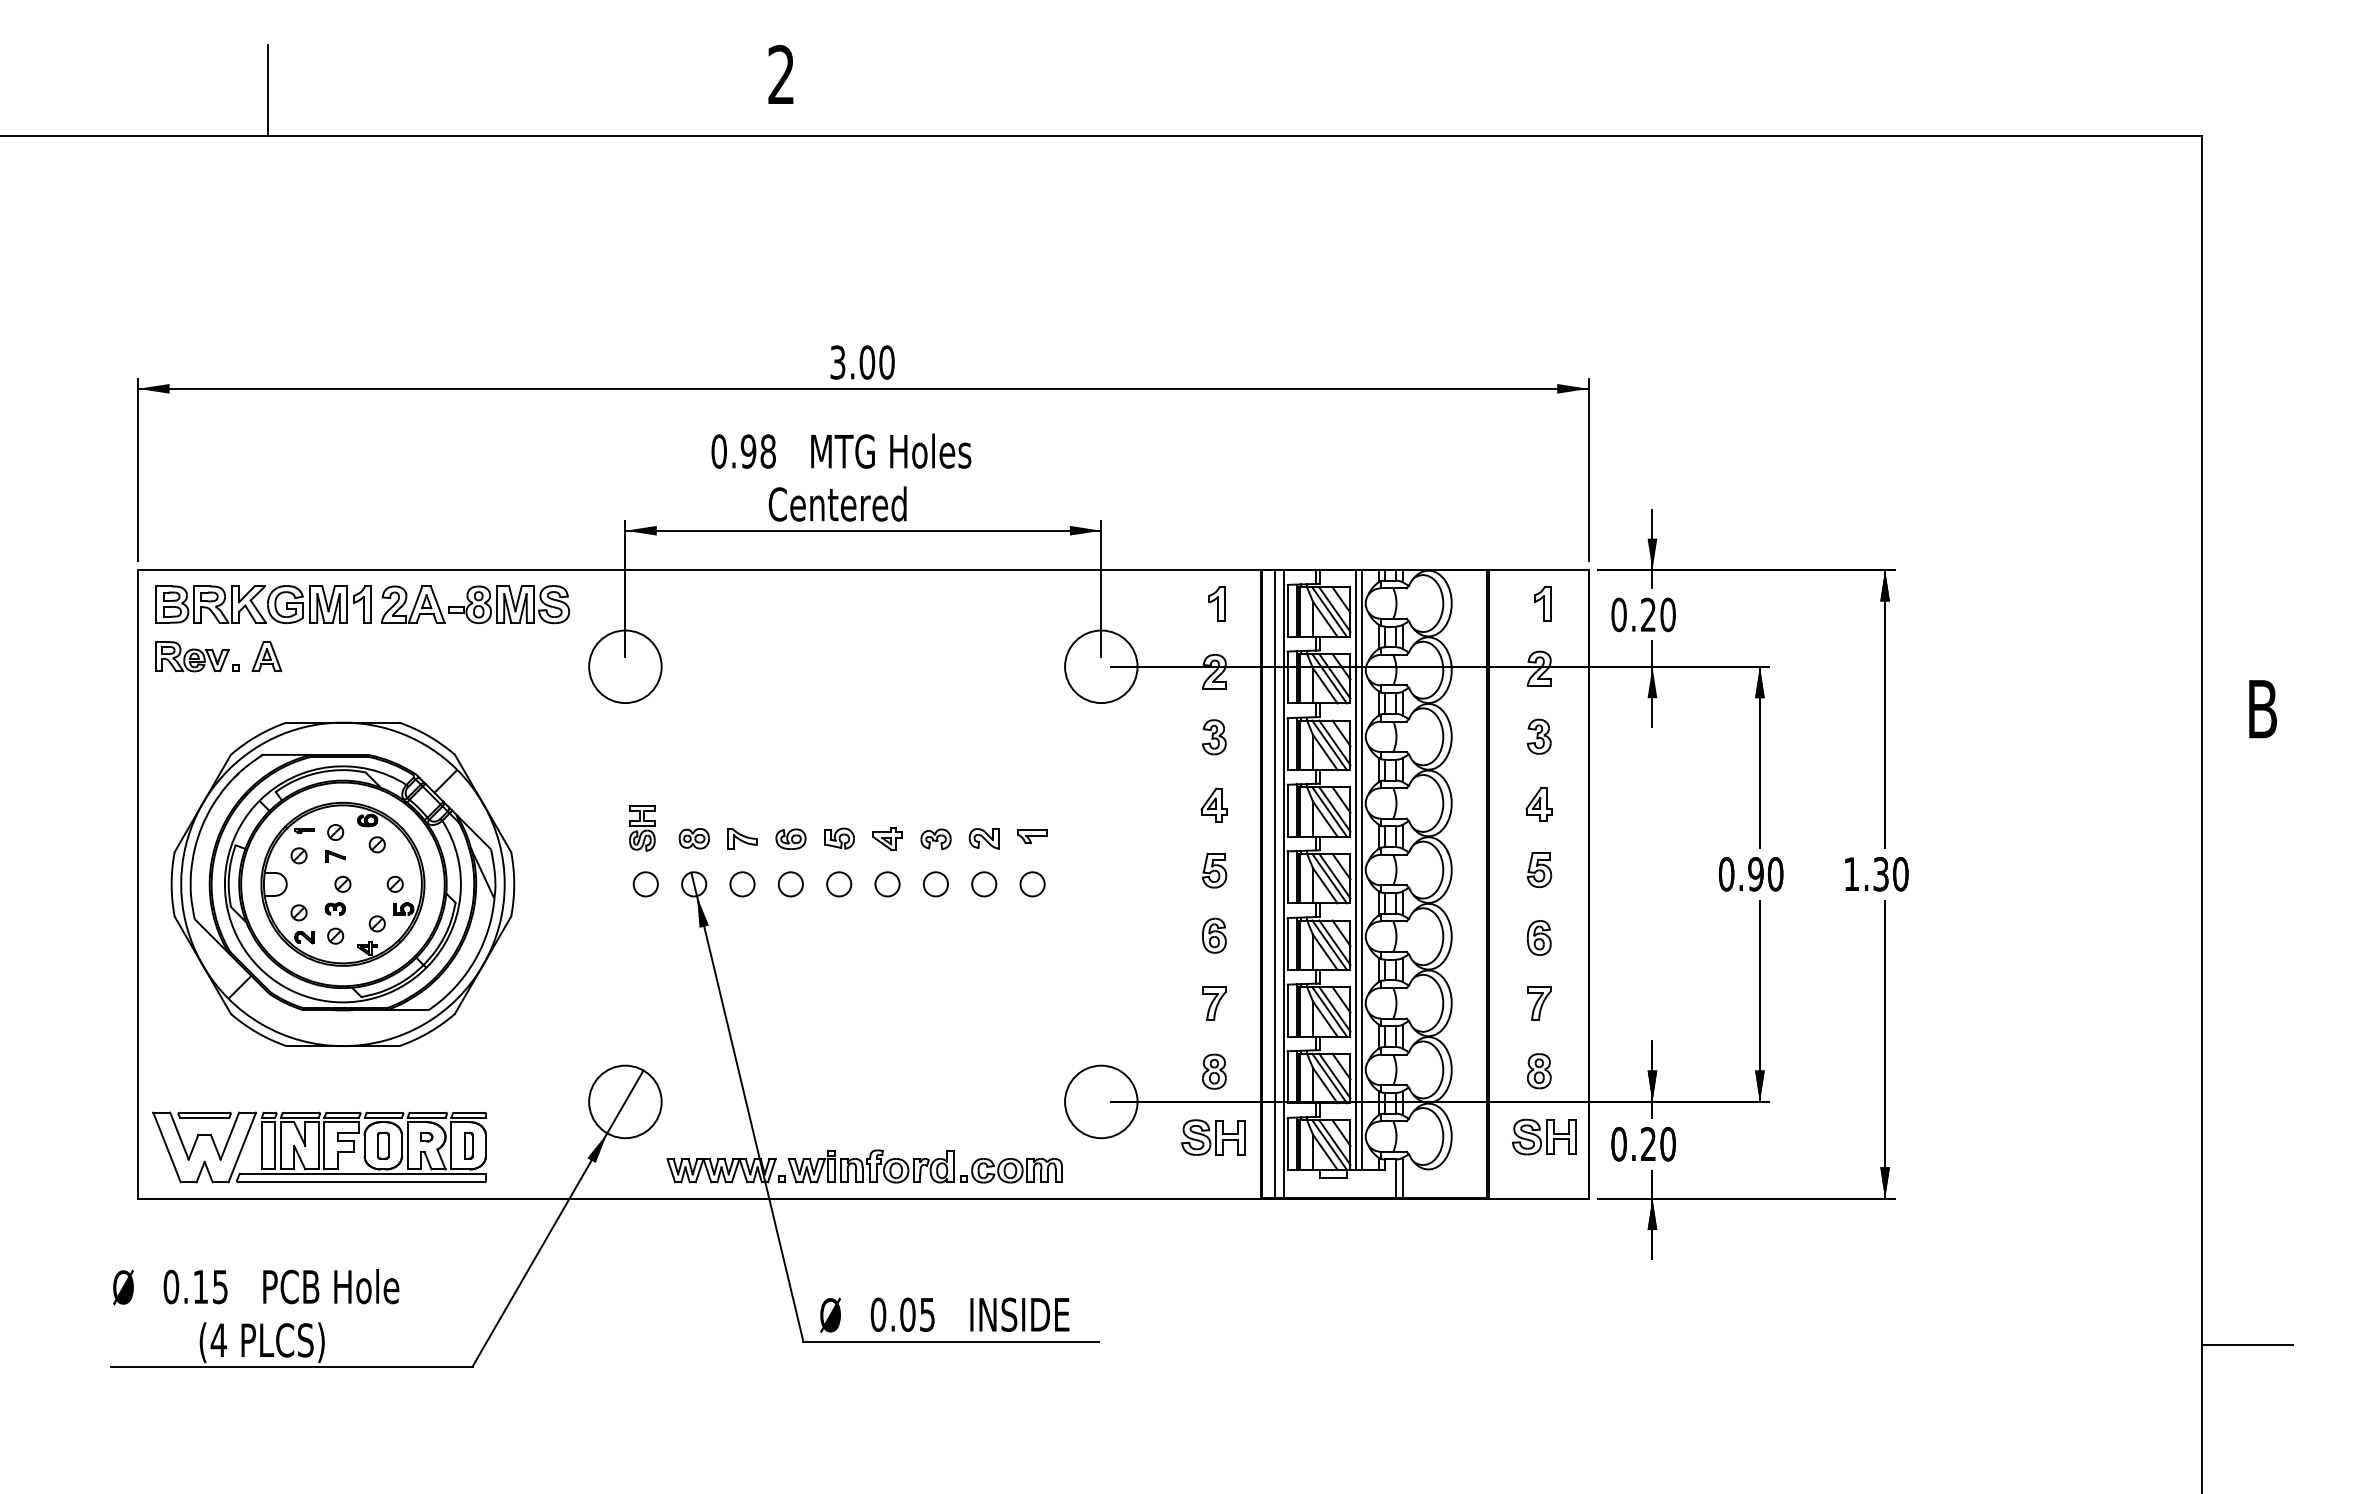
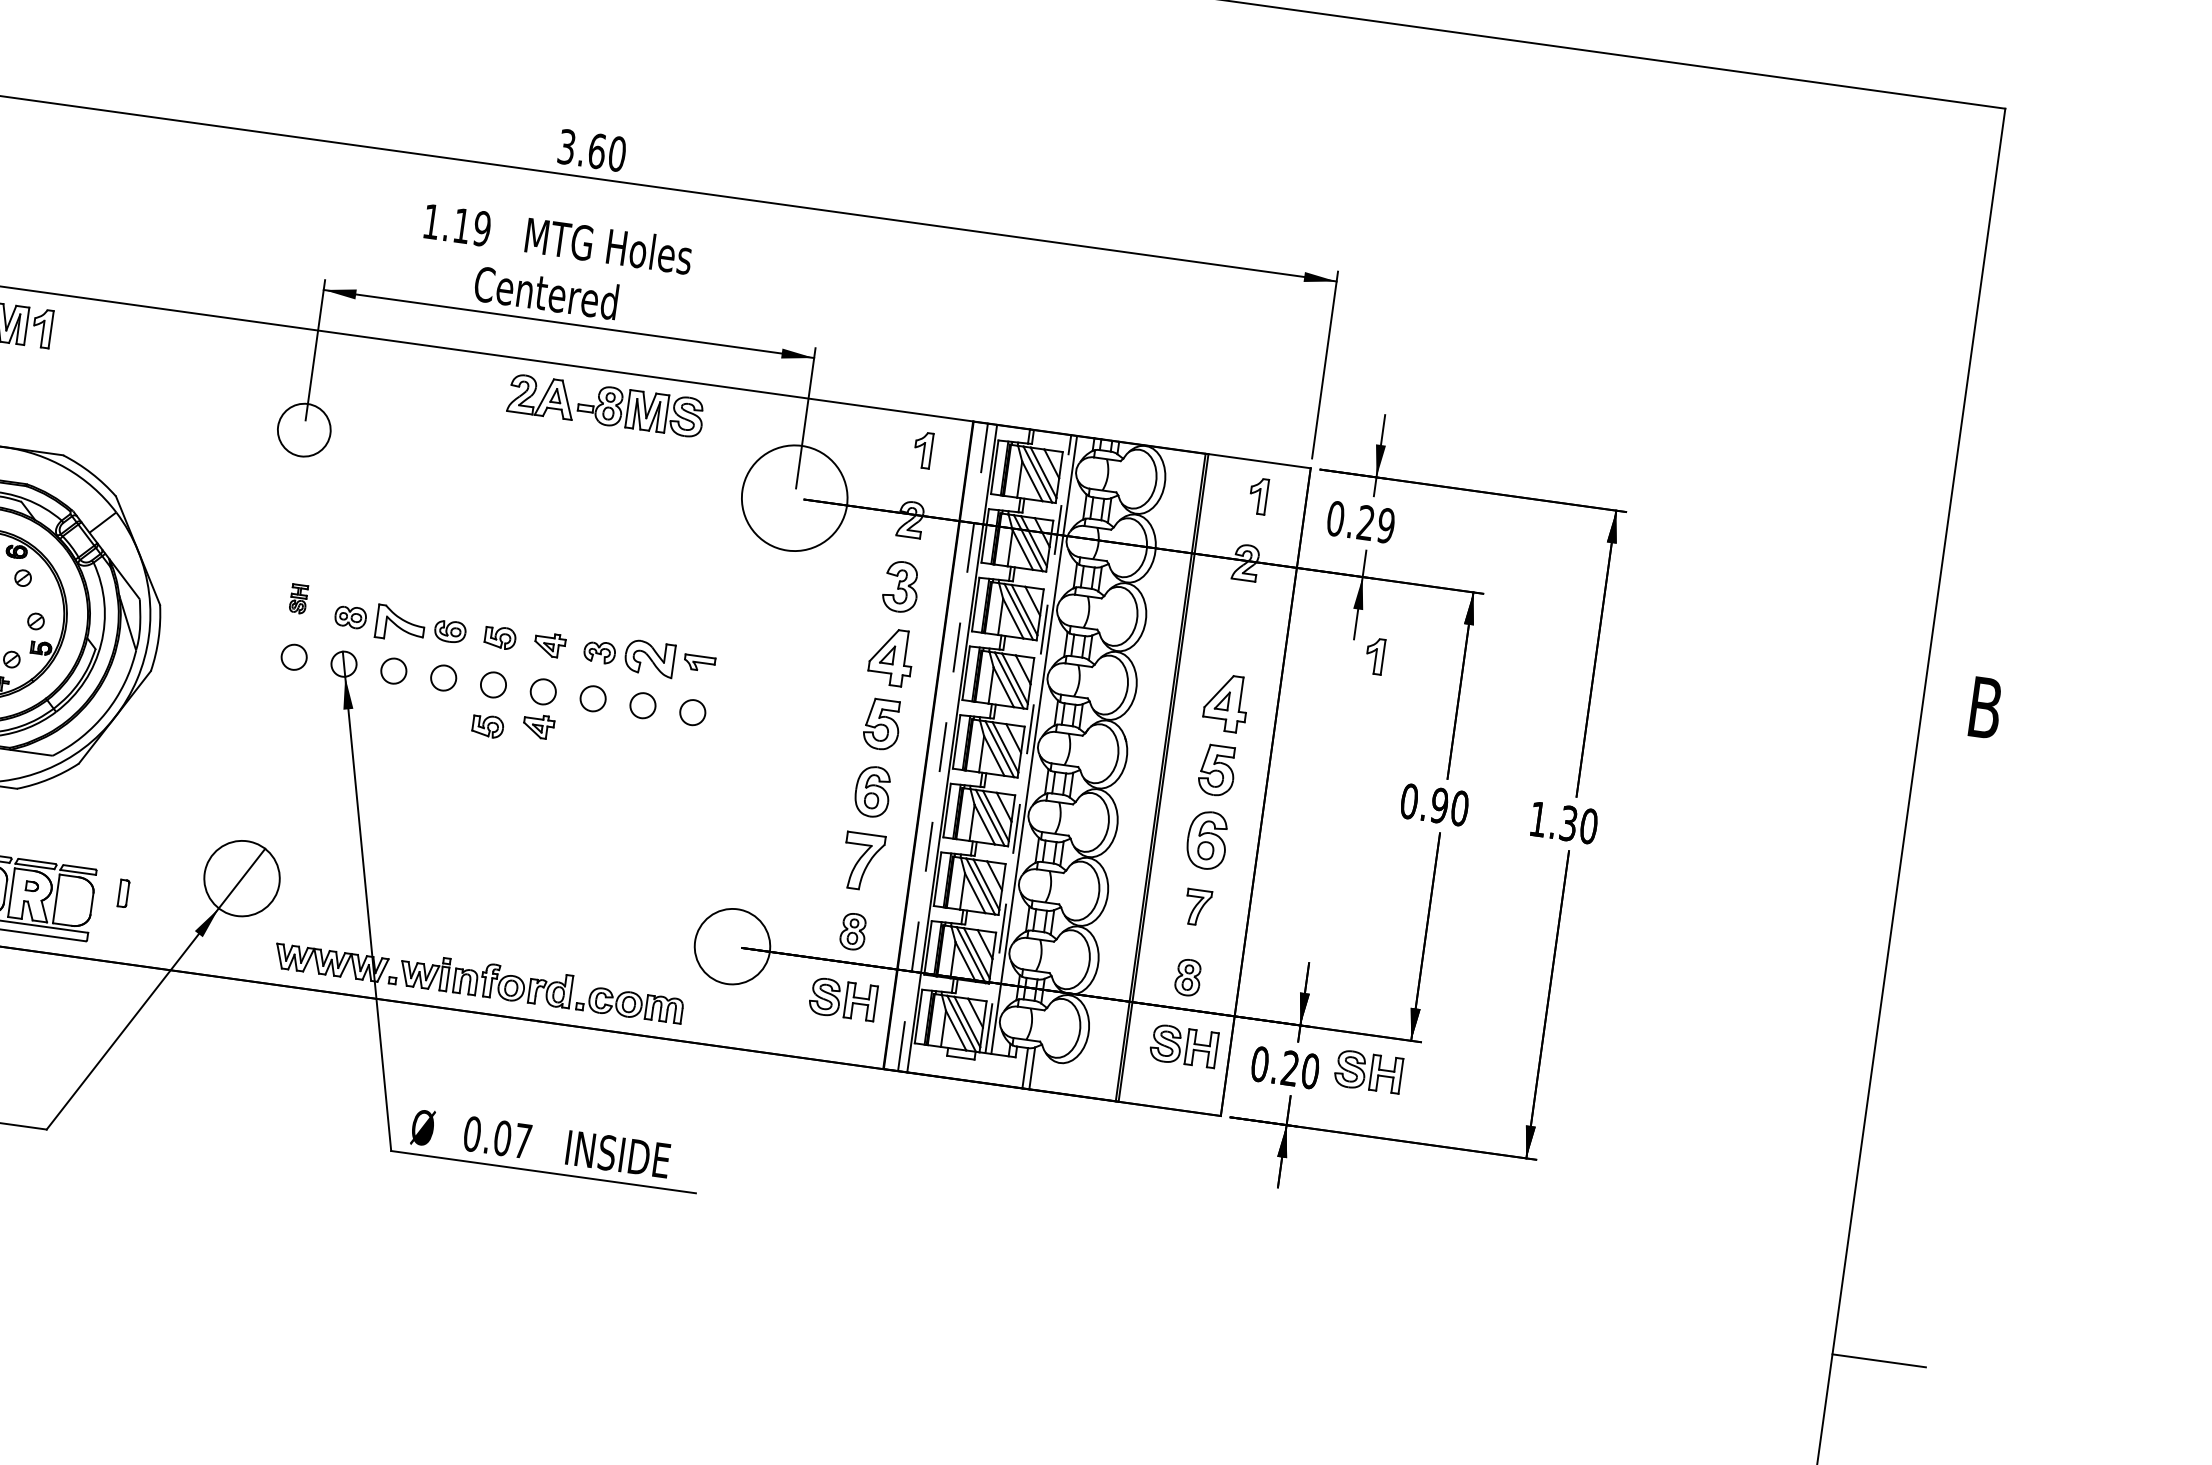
text: (867, 362) -> (597, 151), 3.00 -> 3.60
text: (743, 451) -> (456, 225), 0.98 -> 1.19
part: (475, 604) -> (606, 405), moved
text: (1667, 614) -> (1385, 525), 0.20 -> 0.29
circle: (625, 666) -> (304, 429), size x0.7
circle: (1101, 666) -> (794, 497), size x1.4
part: (1538, 736) -> (1235, 632), removed
part: (1214, 737) -> (901, 587), size x1.4
part: (1674, 740) -> (1374, 656), added
part: (1213, 804) -> (890, 656), size x1.6
part: (1538, 804) -> (1225, 702), size x1.6
part: (642, 828) -> (298, 599), size x0.6
part: (742, 838) -> (400, 623), size x1.6
part: (983, 838) -> (648, 658), size x1.6
part: (1539, 869) -> (1217, 769), size x1.4
part: (1214, 870) -> (882, 724), size x1.4
line: (1356, 870) -> (1028, 744), solid -> dashed
line: (1275, 883) -> (943, 746), solid -> dashed
part: (887, 917) -> (538, 726), added
part: (839, 924) -> (488, 726), added
part: (1214, 935) -> (872, 791), size x1.4
part: (1539, 937) -> (1207, 839), size x1.6
part: (1214, 1003) -> (863, 861), size x1.6
part: (1723, 1136) -> (1368, 1071), added
part: (468, 1145) -> (123, 893), moved
text: (927, 1314) -> (522, 1140), 0.05 -> 0.07

